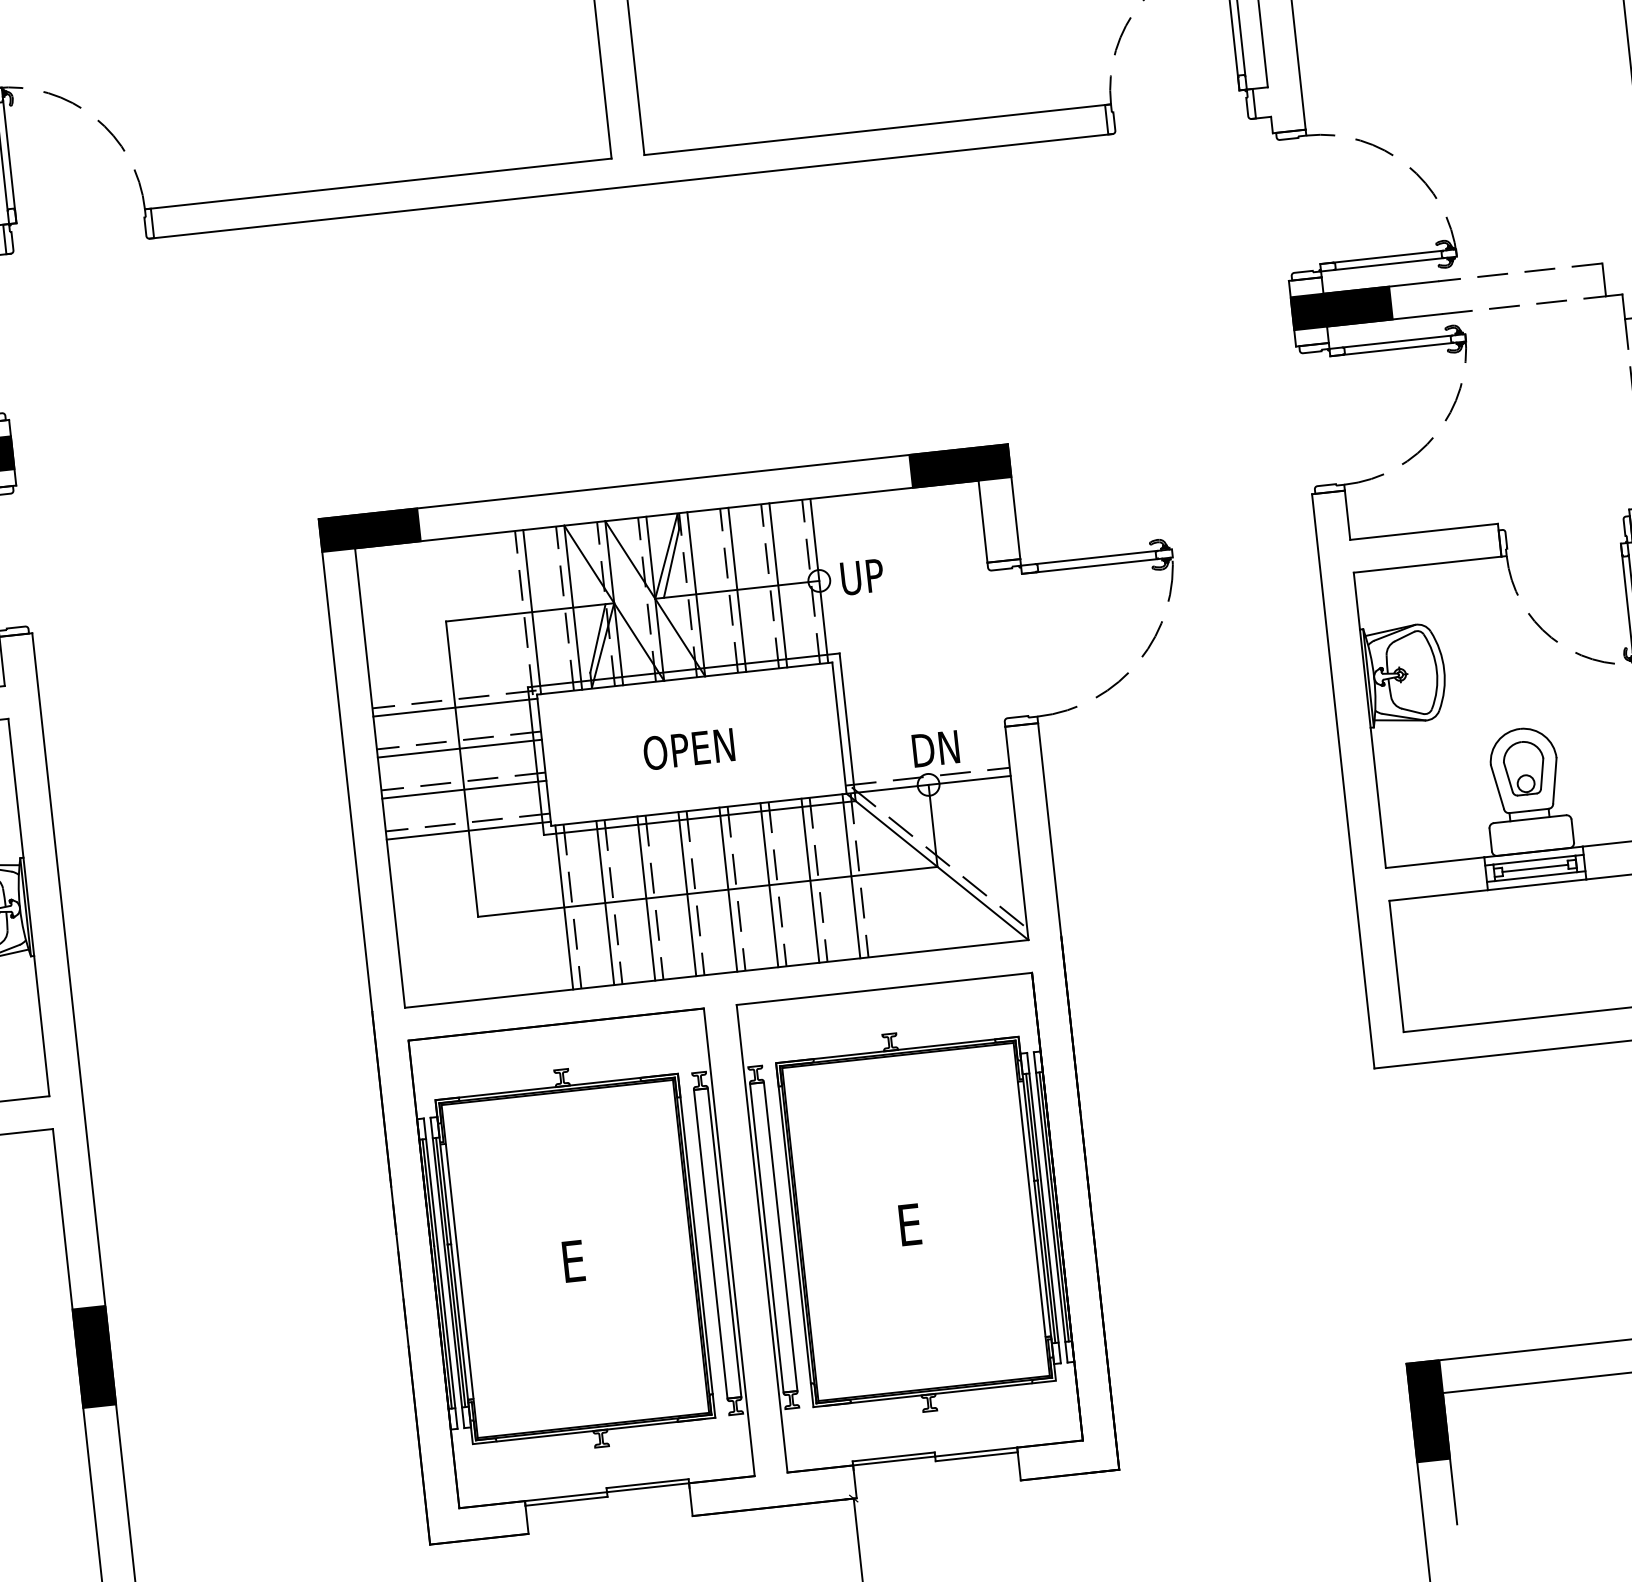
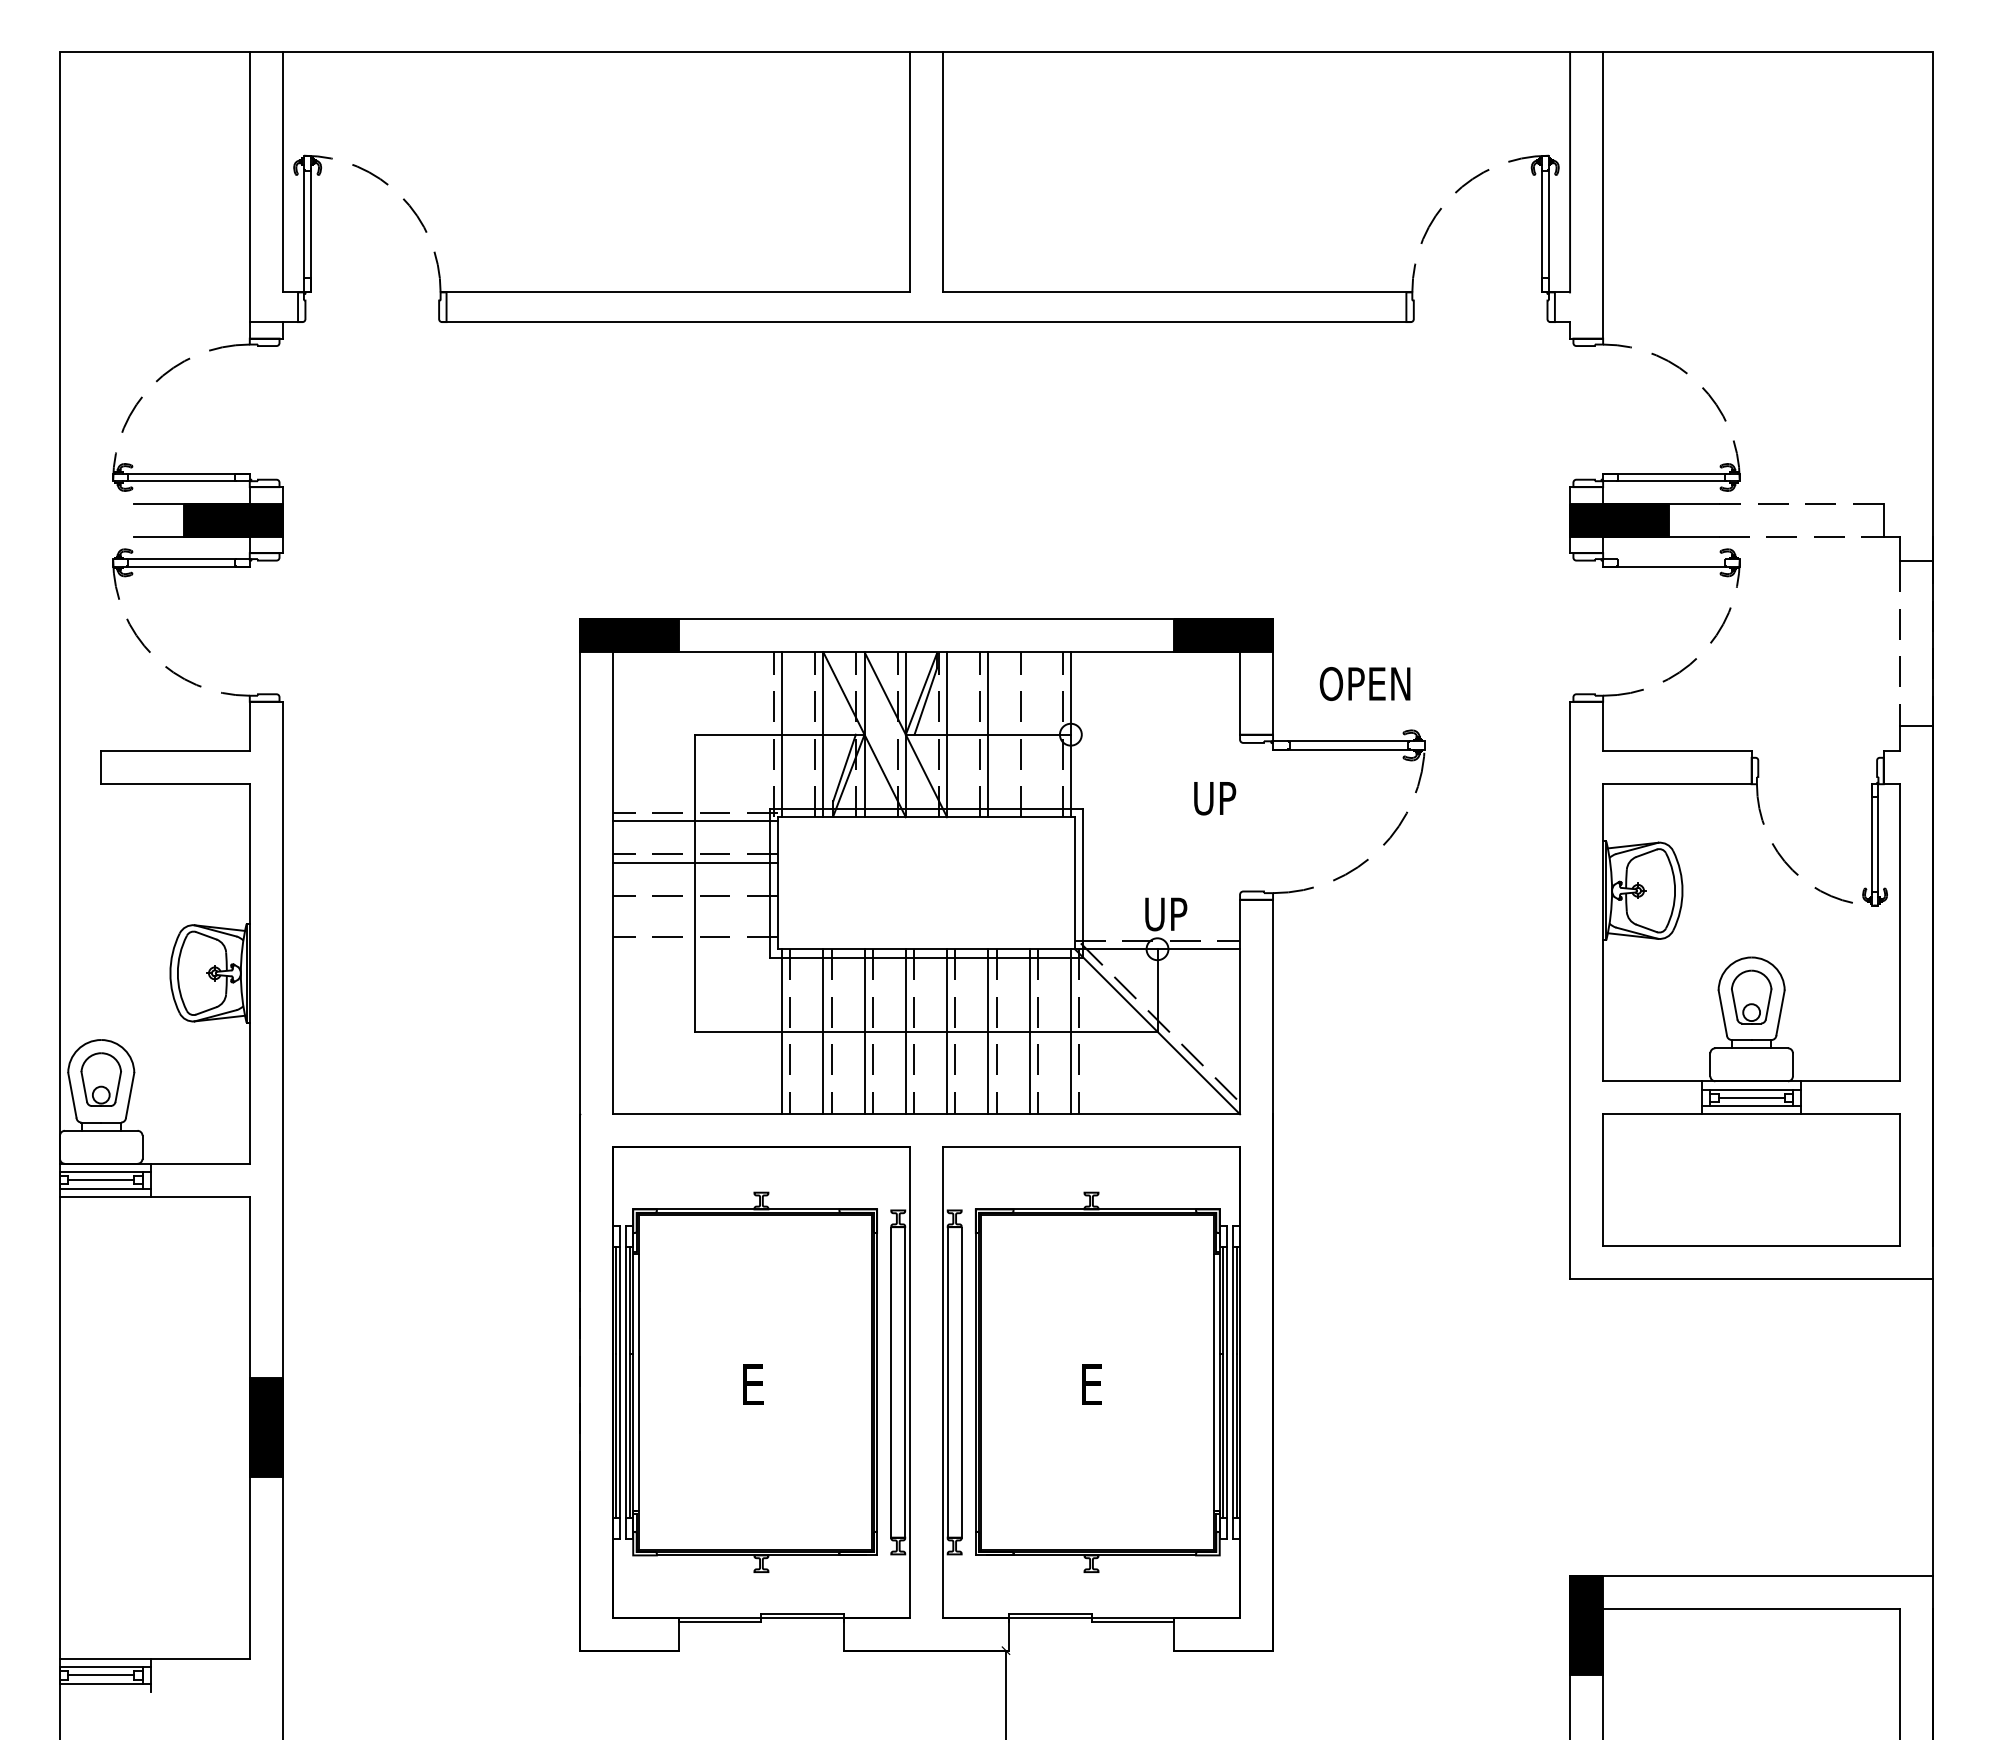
line: (1397, 341) -> (1671, 559), removed
text: (862, 577) -> (1215, 798), moved
line: (778, 585) -> (1029, 734), removed
text: (688, 749) -> (1364, 684), moved
text: (935, 749) -> (1168, 914), DN -> UP
line: (463, 789) -> (694, 903), removed
line: (467, 831) -> (694, 945), removed

